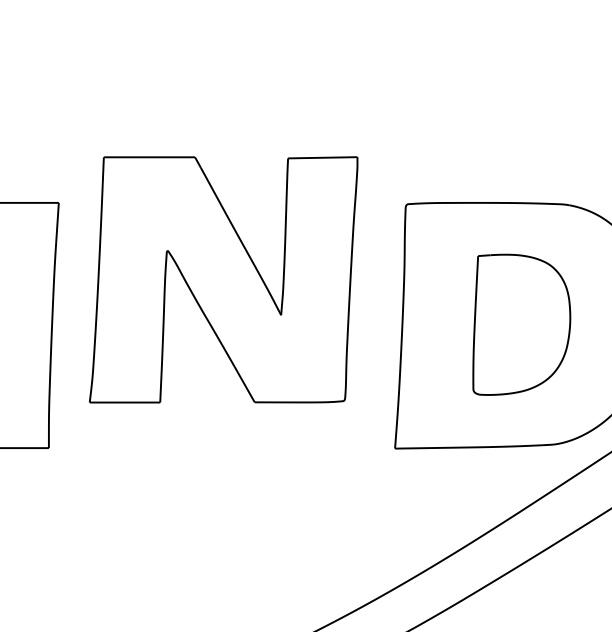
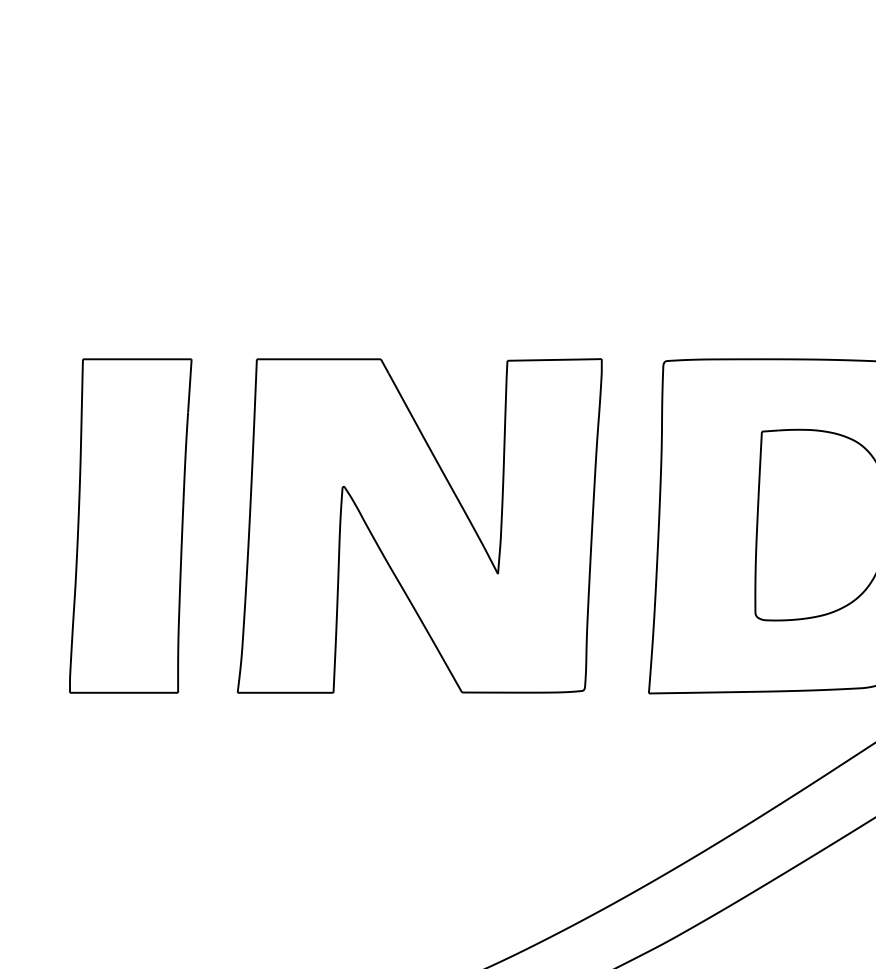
part: (223, 279) -> (419, 525), moved

